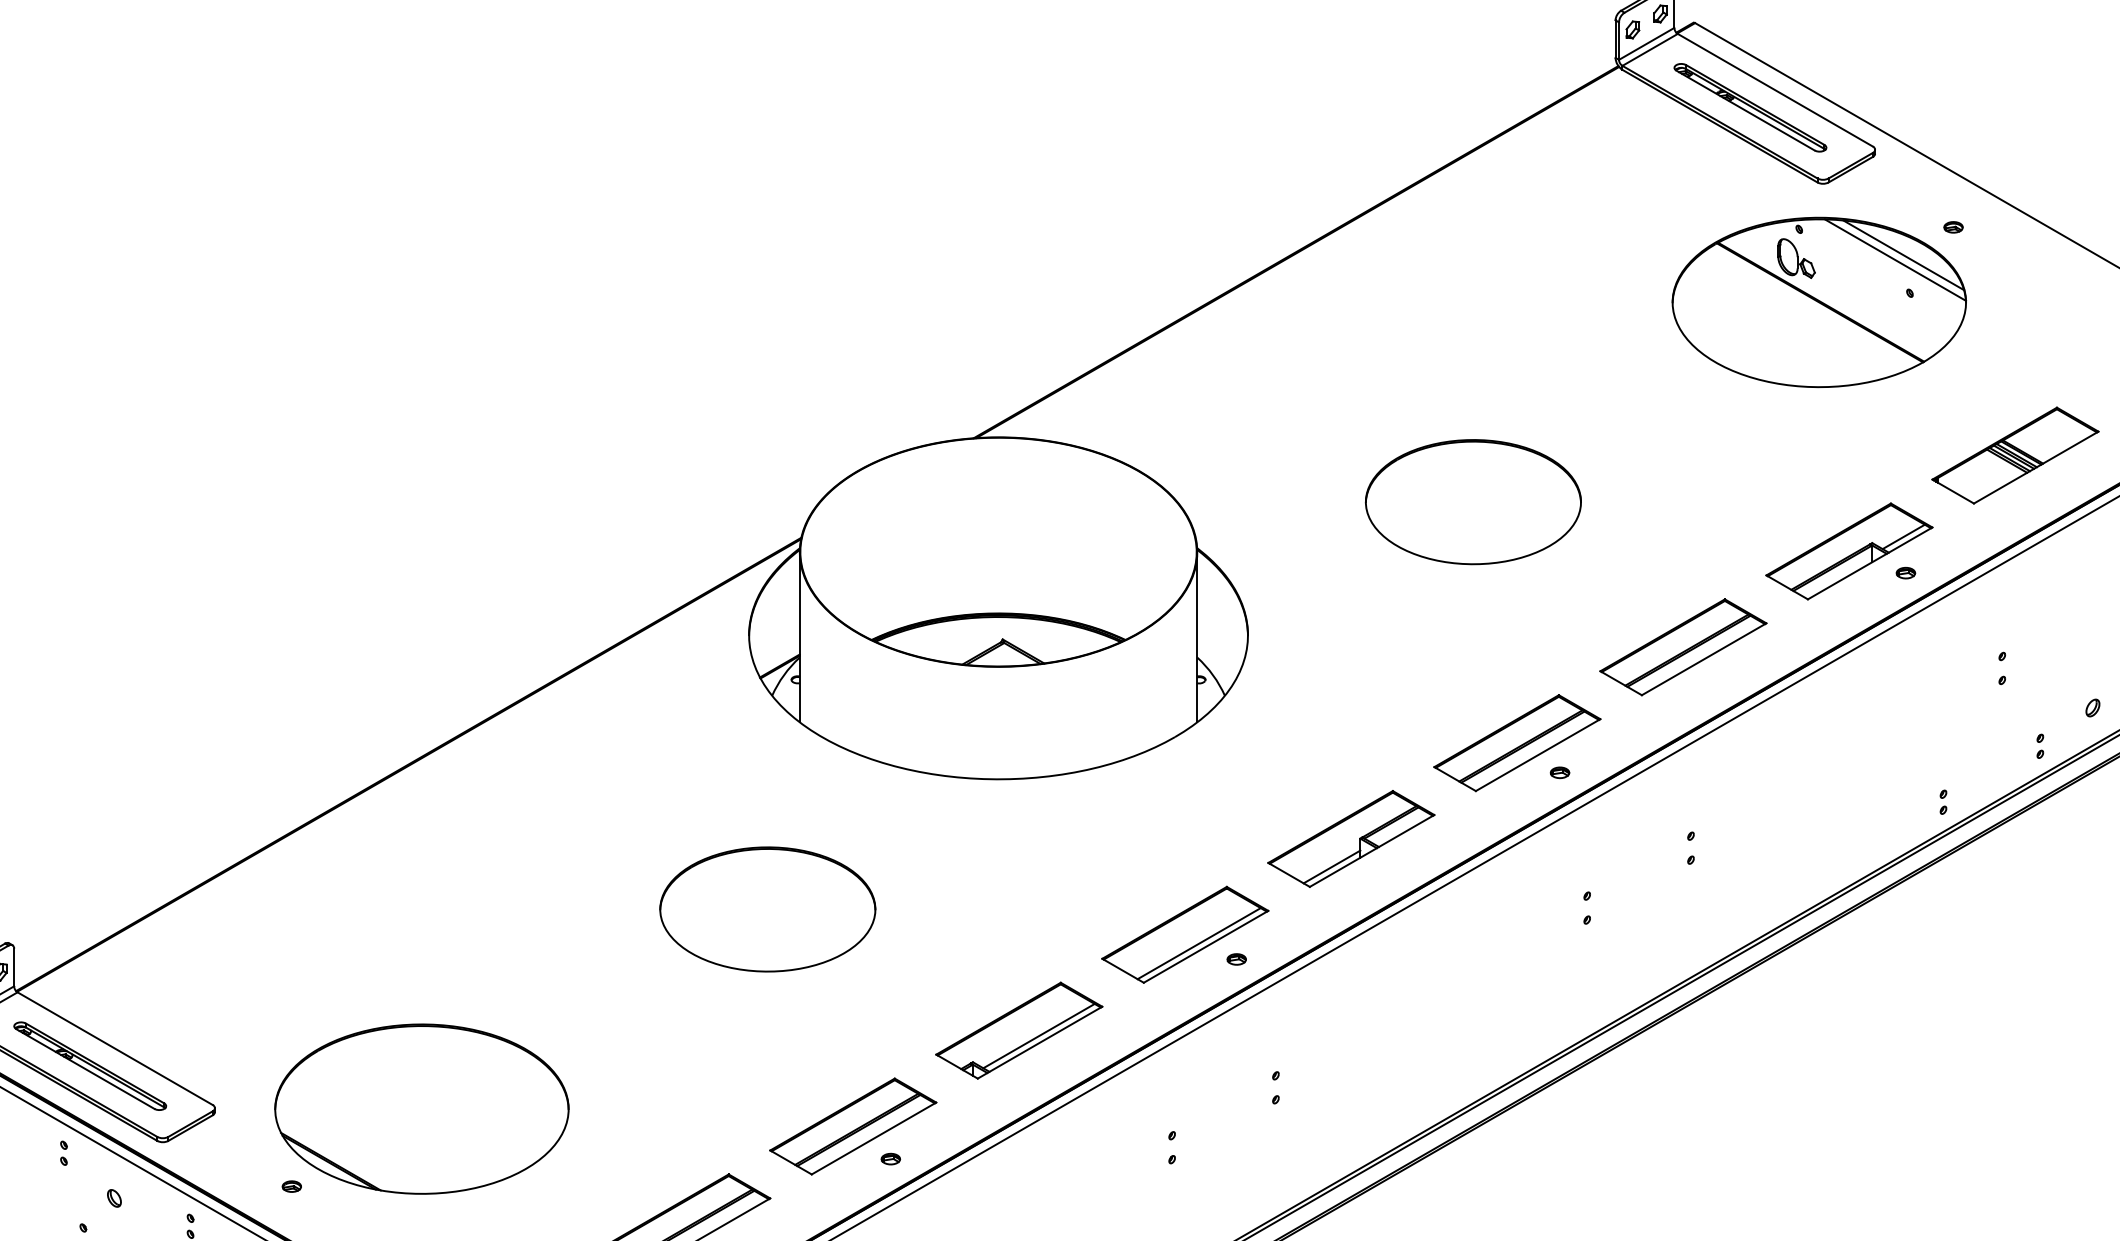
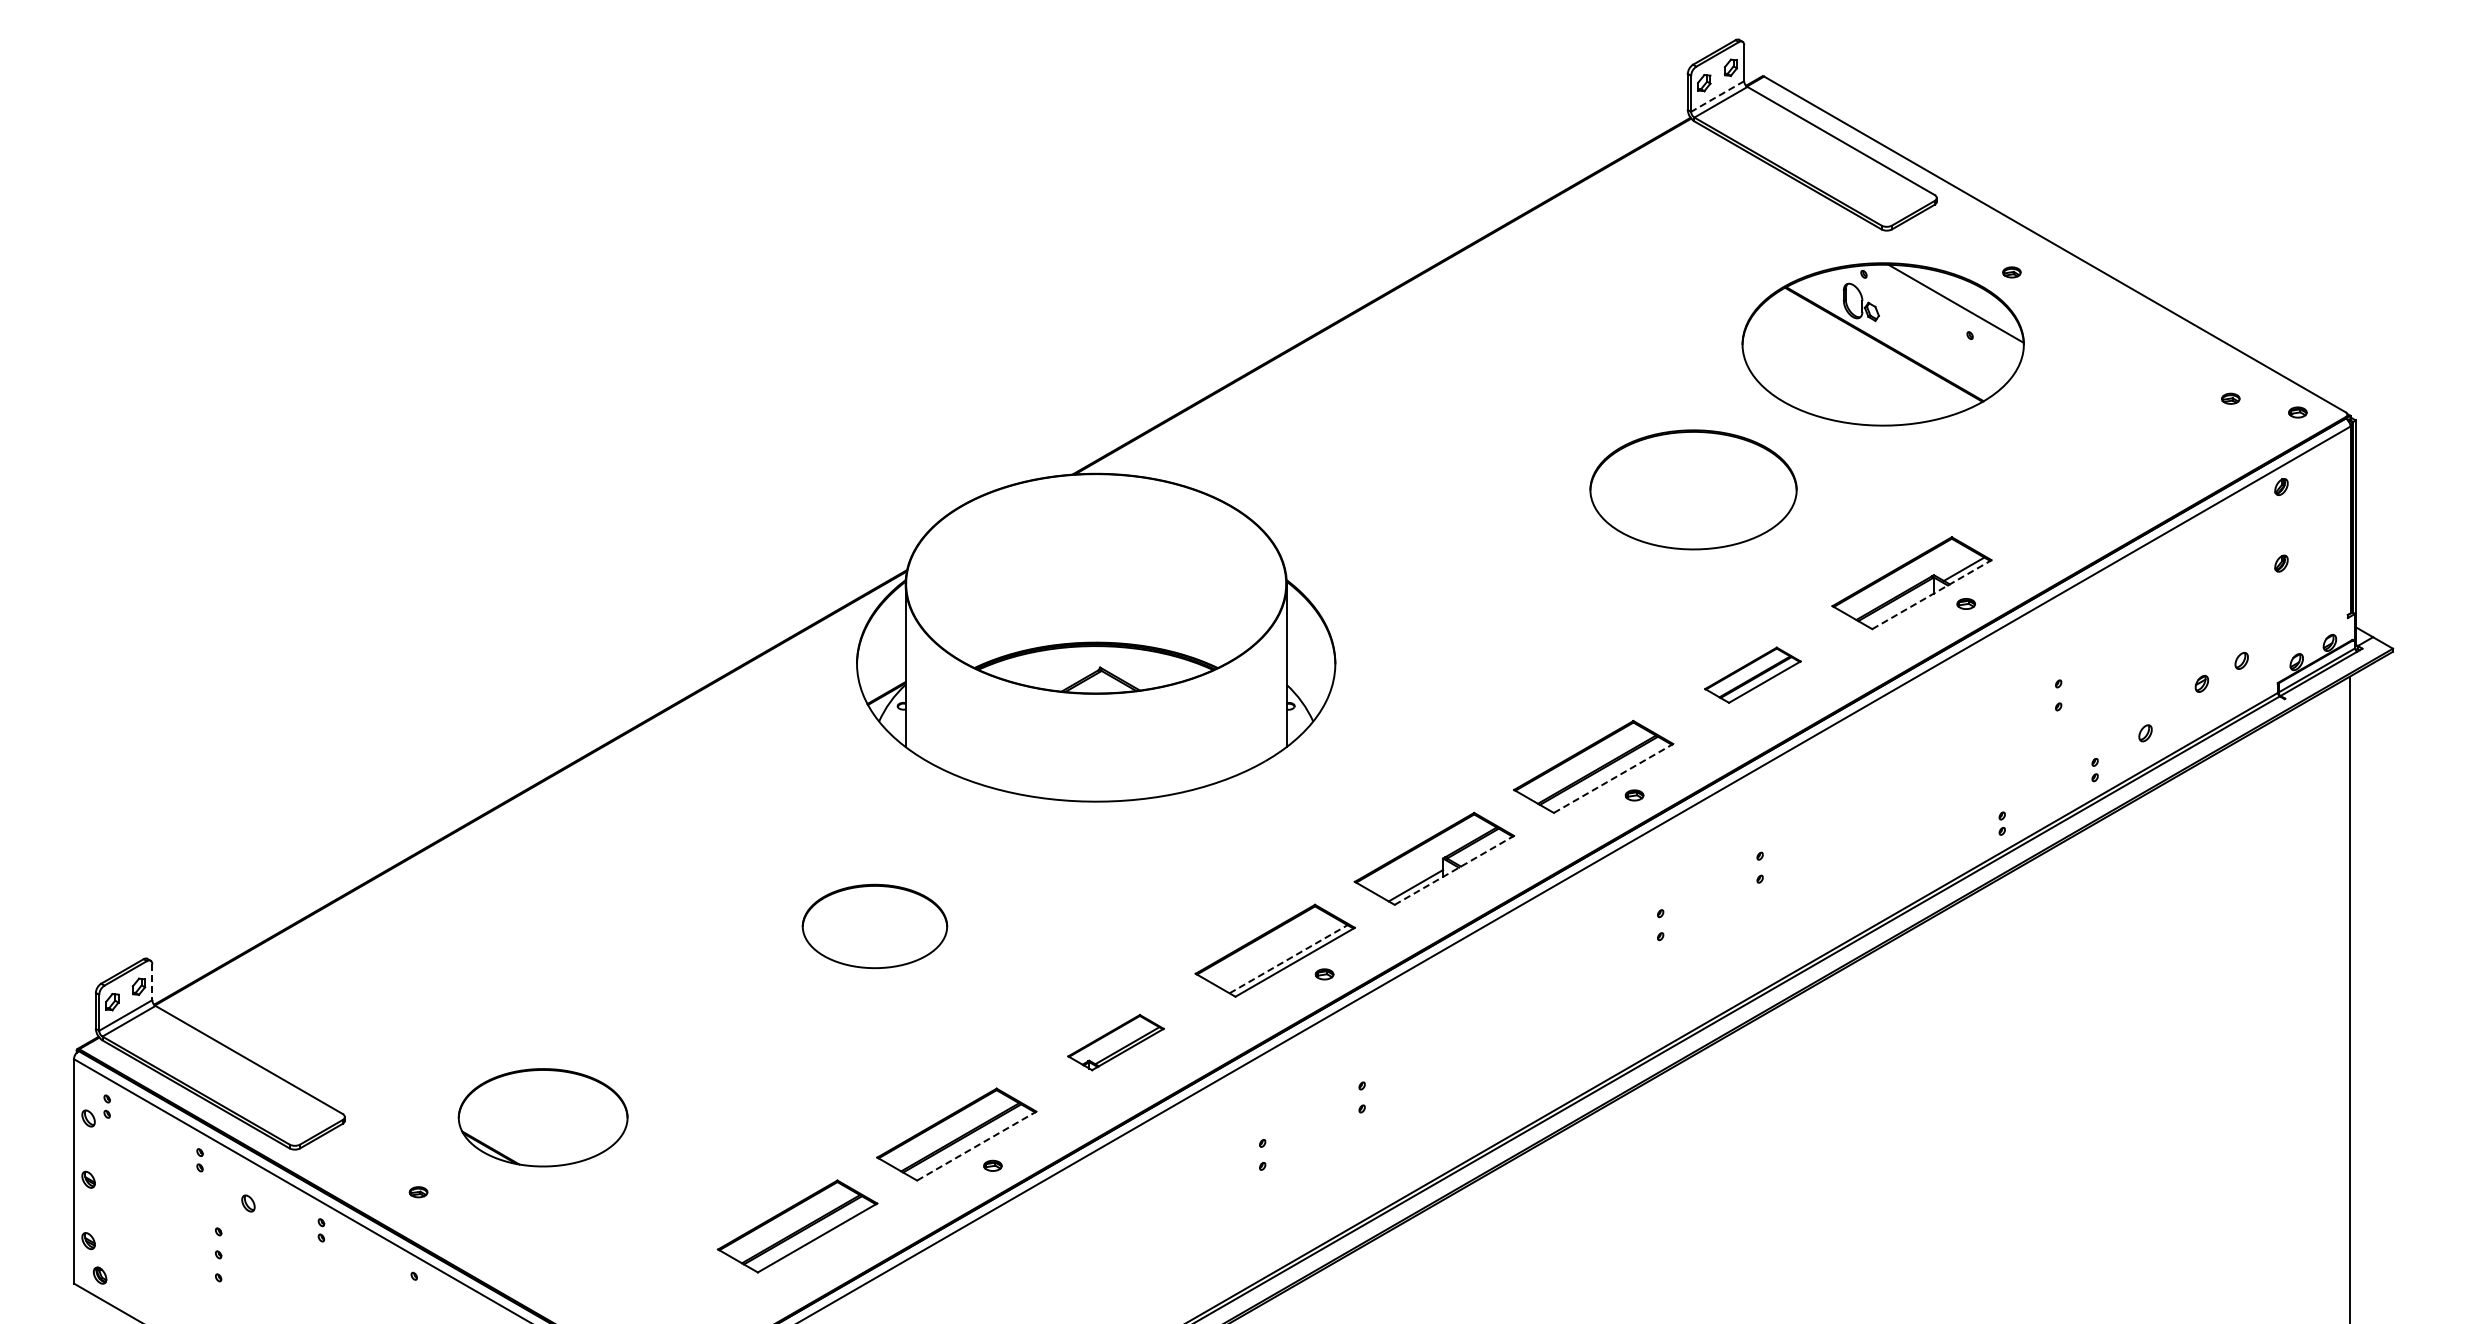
line: (1646, 43) -> (1717, 96), solid -> dashed
part: (1749, 107) -> (1816, 157), removed
line: (1904, 254) -> (1964, 298), removed
part: (2014, 455) -> (2070, 491), removed
part: (1473, 501) -> (1693, 489), moved
line: (1869, 563) -> (1931, 594), solid -> dashed
part: (1683, 647) -> (1752, 675), size x0.6
line: (1538, 755) -> (1613, 778), solid -> dashed
line: (1372, 851) -> (1454, 870), solid -> dashed
part: (767, 909) -> (874, 926), size x0.7
line: (1200, 943) -> (1289, 959), solid -> dashed
line: (14, 967) -> (152, 982), solid -> dashed
part: (1018, 1030) -> (1115, 1042), size x0.6
part: (89, 1065) -> (224, 1076), removed
part: (421, 1108) -> (542, 1117), size x0.6
line: (873, 1138) -> (976, 1146), solid -> dashed

